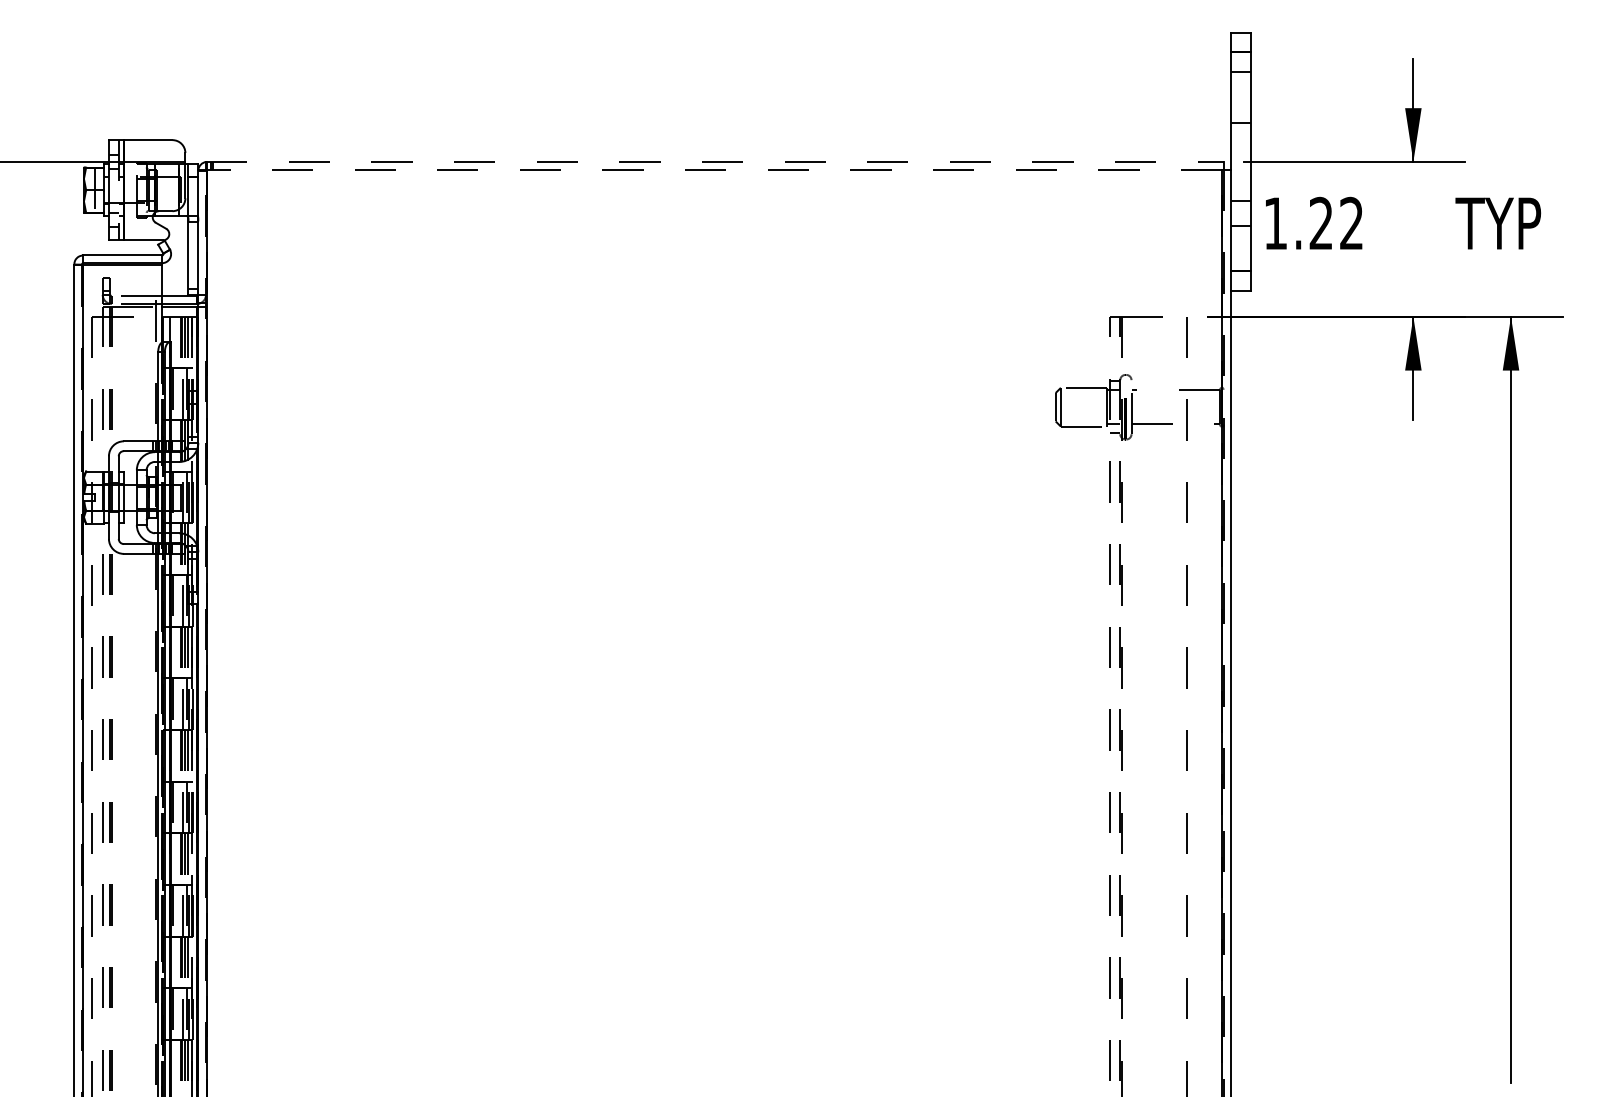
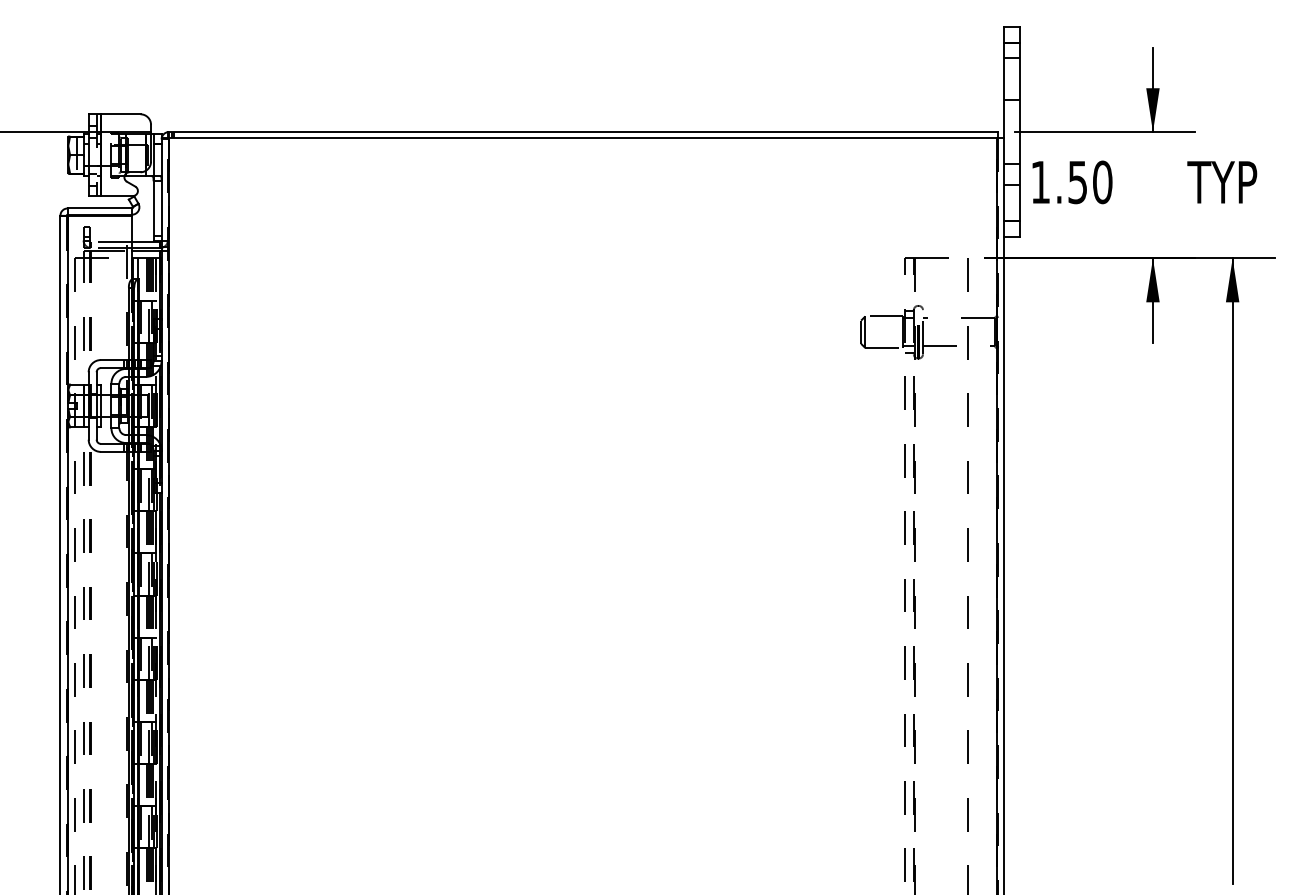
line: (714, 161) -> (582, 131), dashed -> solid
line: (714, 169) -> (582, 138), dashed -> solid
text: (1336, 223) -> (1090, 182), 1.22 -> 1.50

